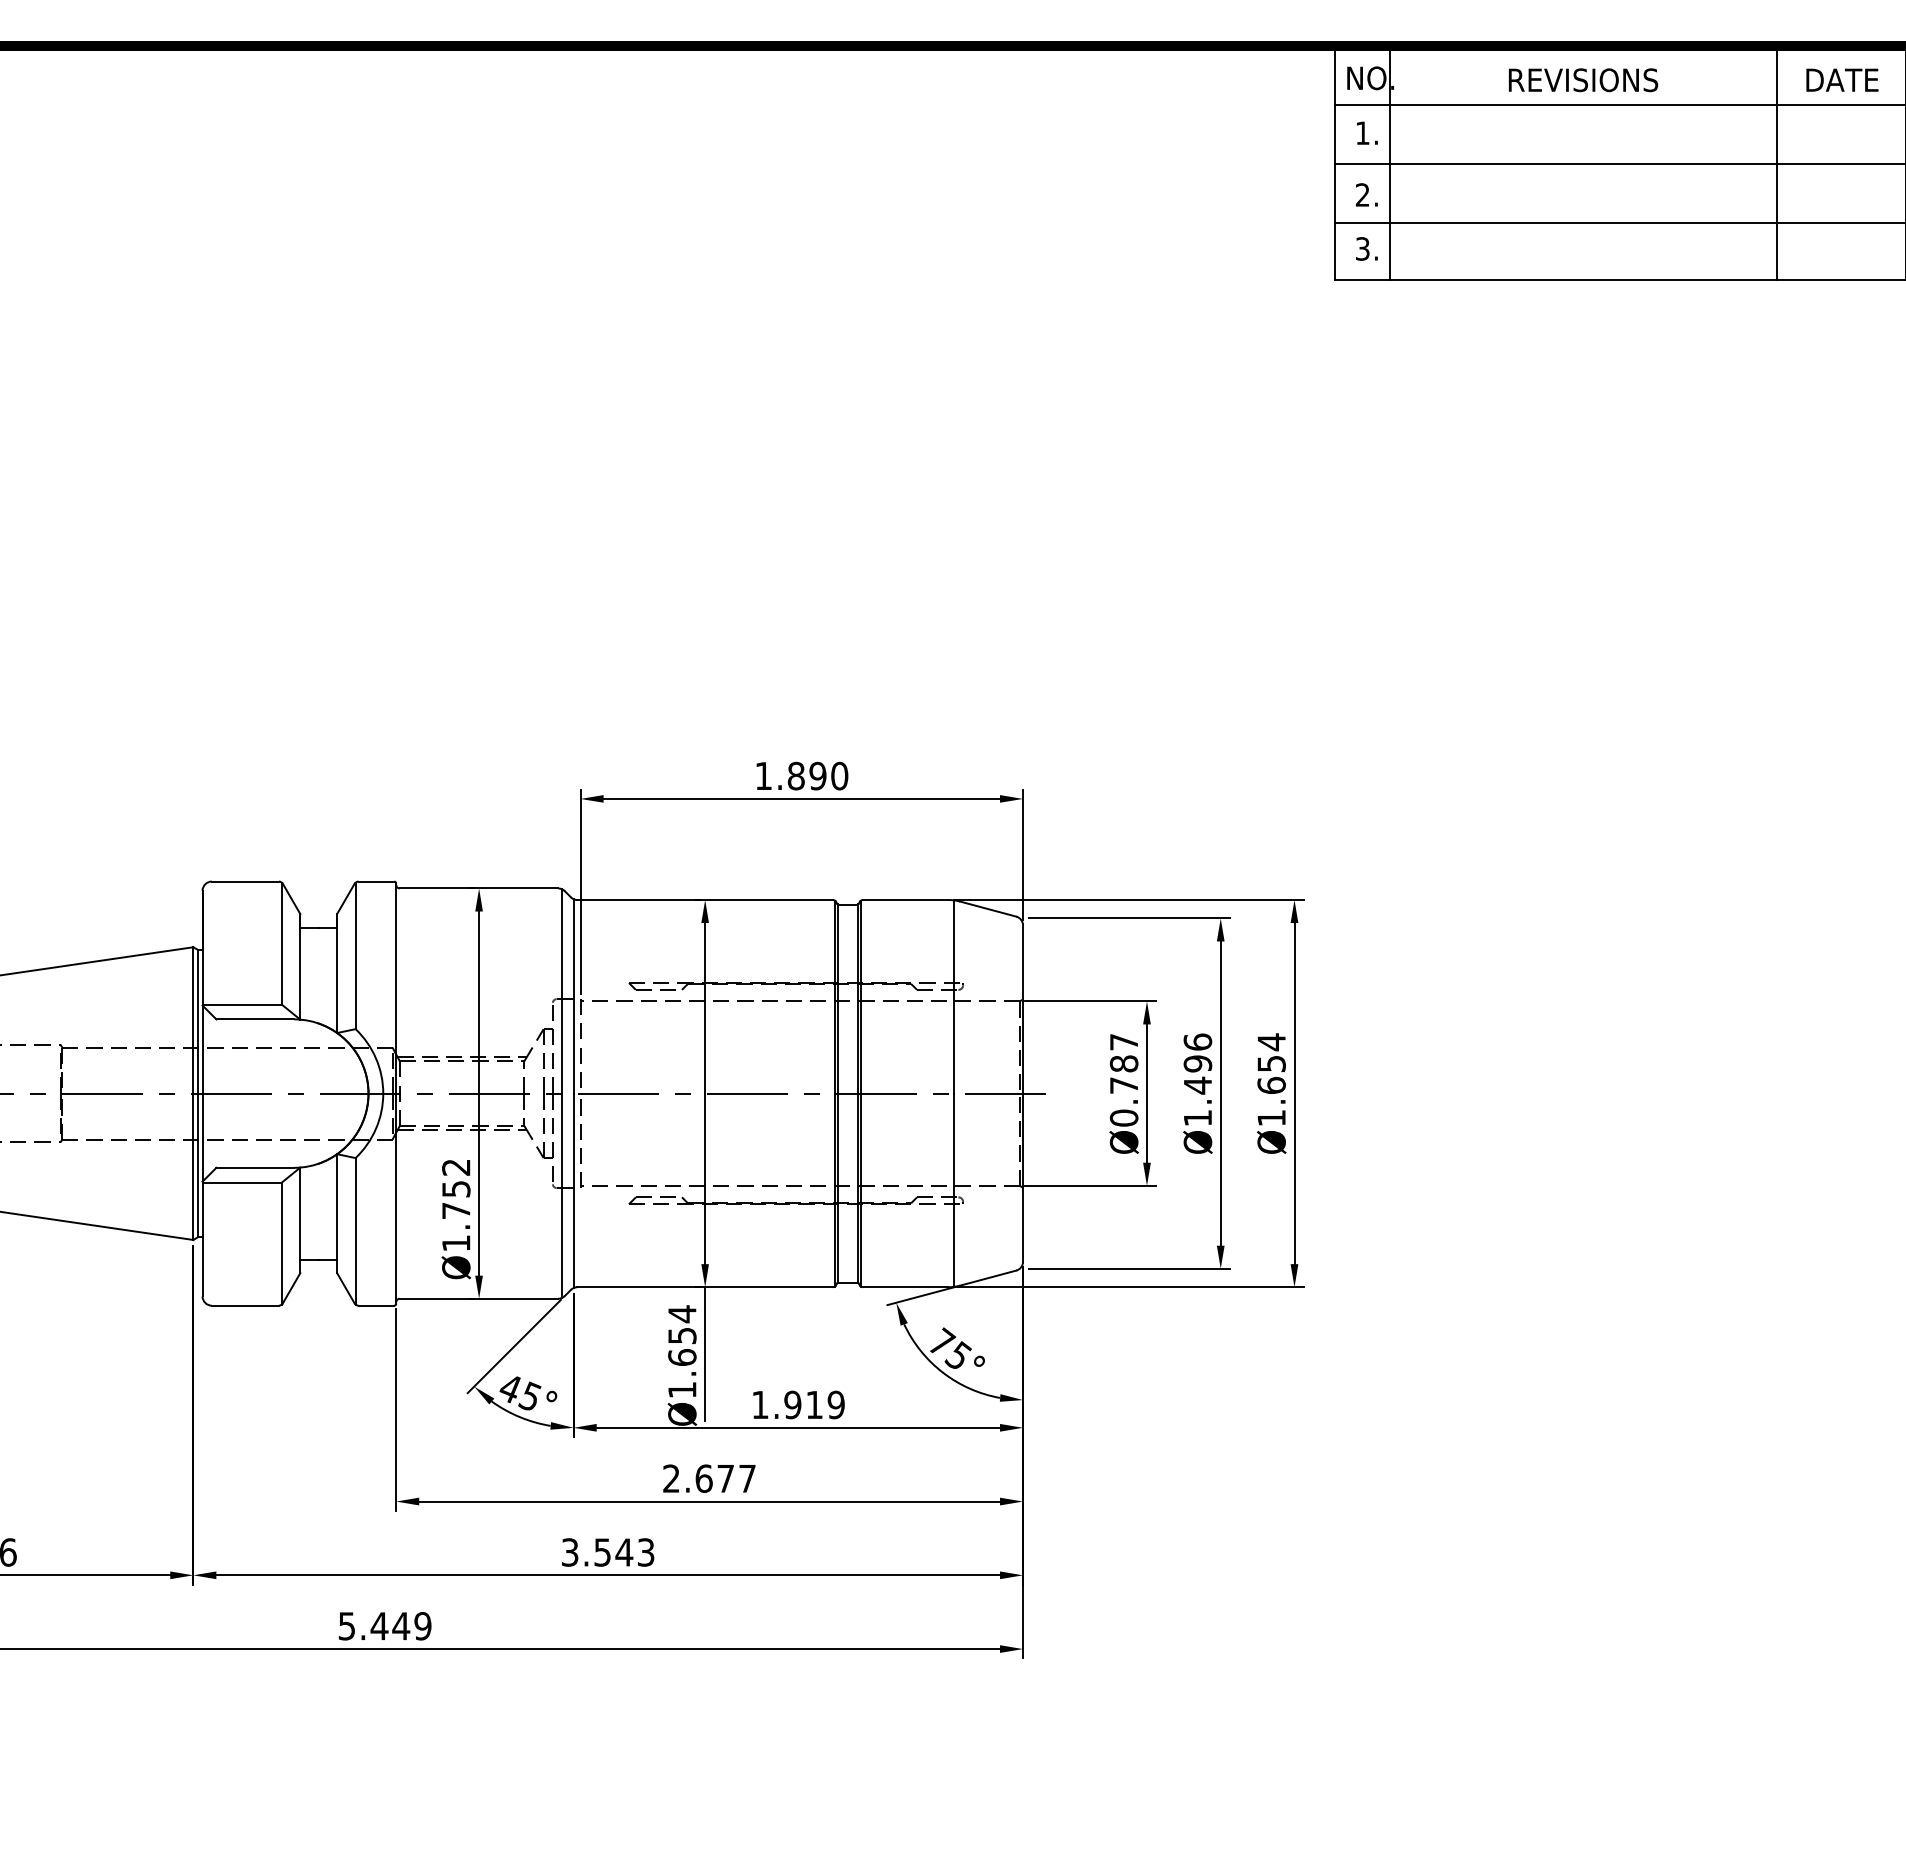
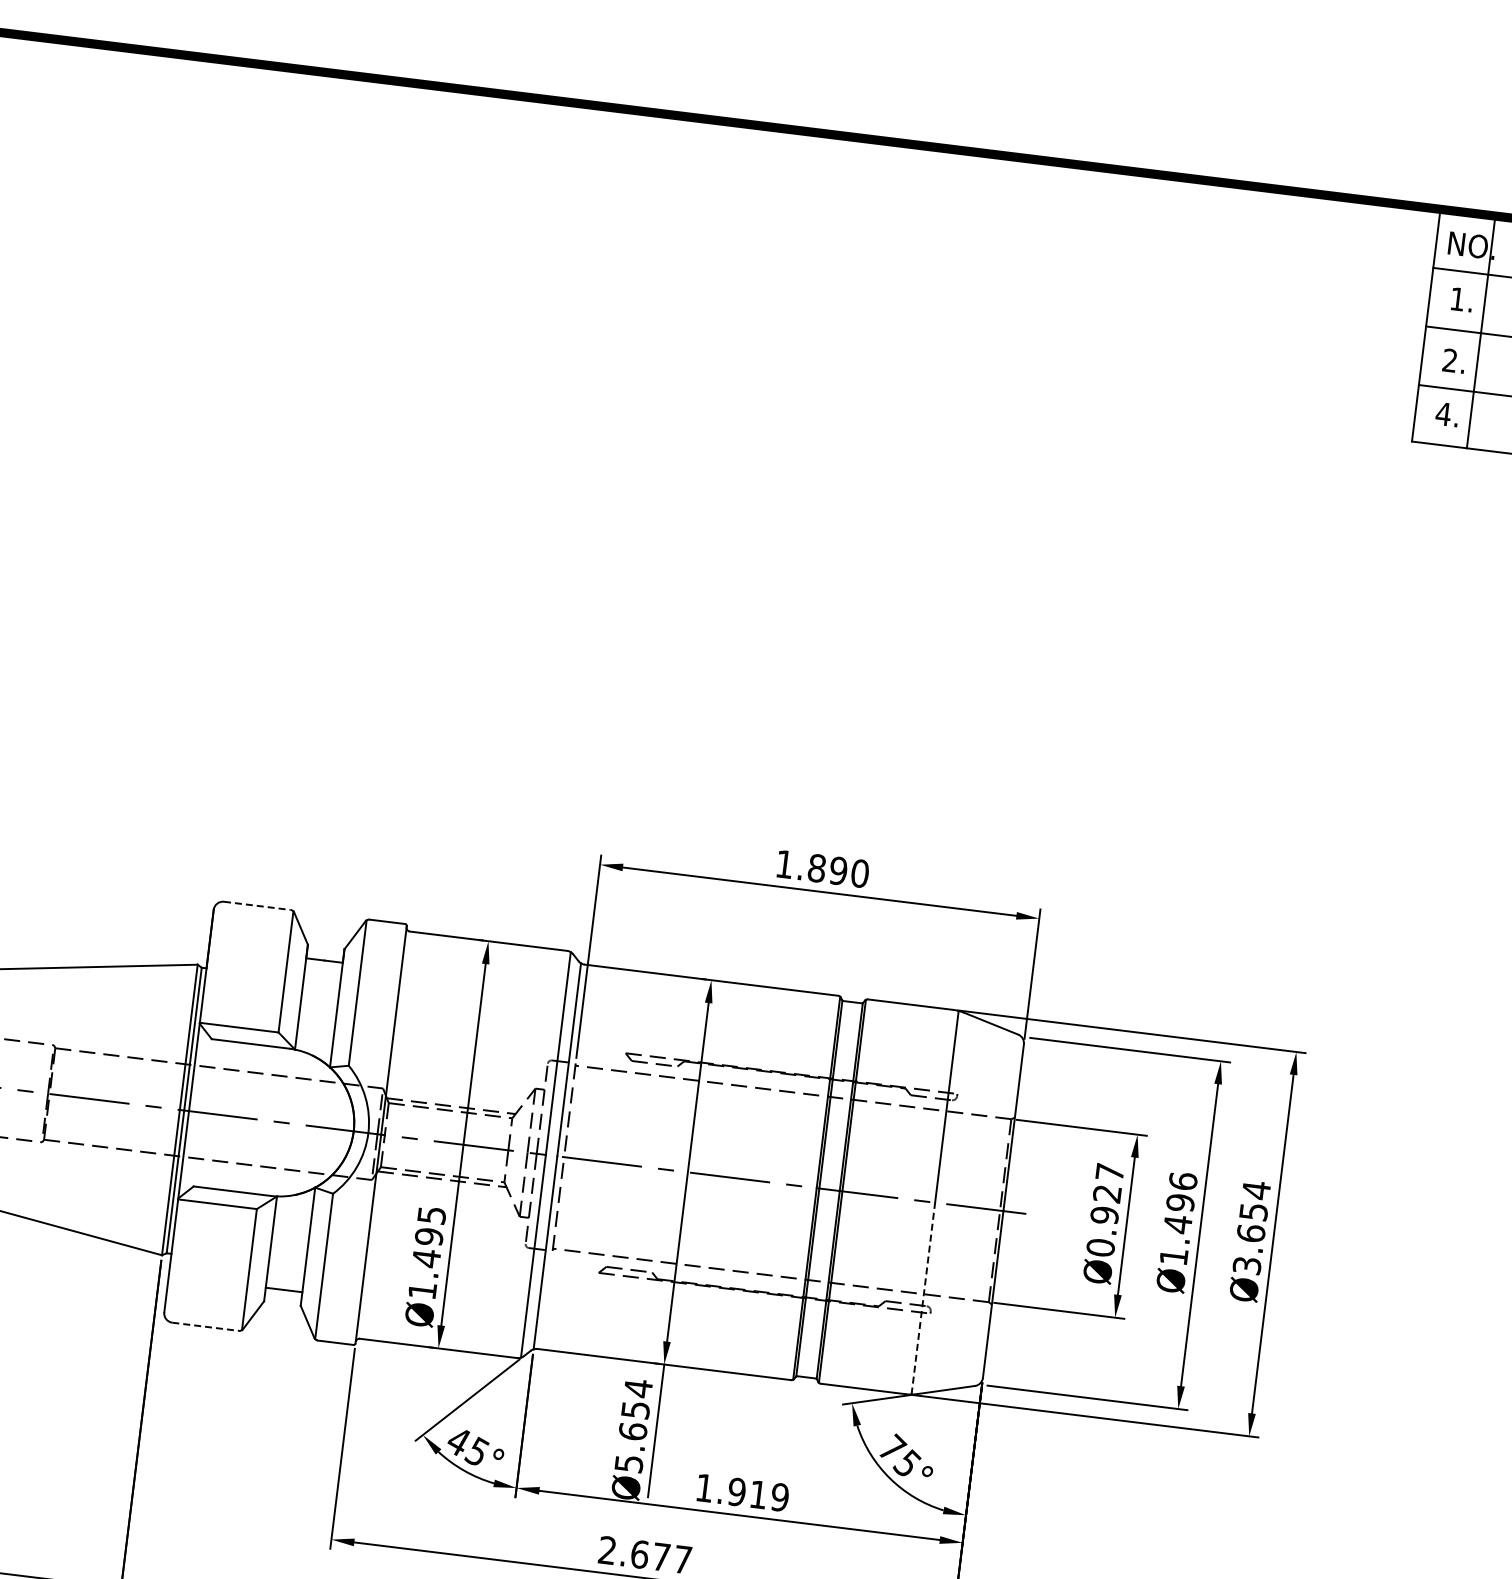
text: (1362, 248) -> (1443, 413), 3. -> 4.
line: (245, 881) -> (257, 905), solid -> dashed
text: (1123, 1074) -> (1105, 1204), Ø0.787 -> Ø0.927
text: (1271, 1118) -> (1246, 1266), Ø1.654 -> Ø3.654
text: (456, 1189) -> (429, 1237), Ø1.752 -> Ø1.495
line: (954, 1190) -> (923, 1298), solid -> dashed
line: (245, 1305) -> (205, 1326), solid -> dashed
text: (682, 1390) -> (629, 1464), Ø1.654 -> Ø5.654

